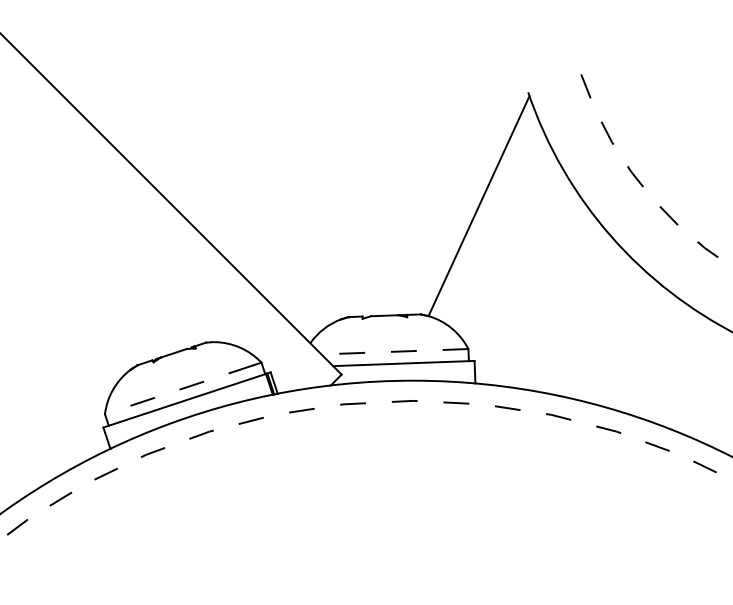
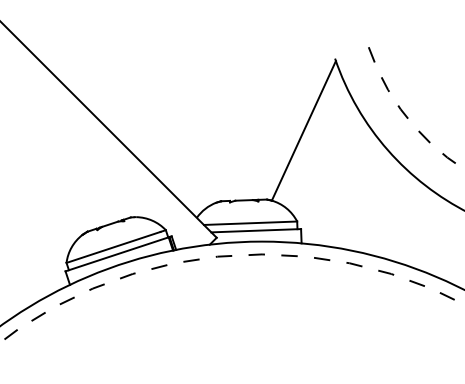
line: (394, 352) -> (250, 223), dashed -> solid
line: (178, 389) -> (113, 247), dashed -> solid

